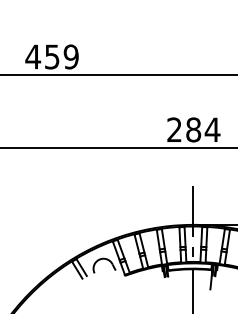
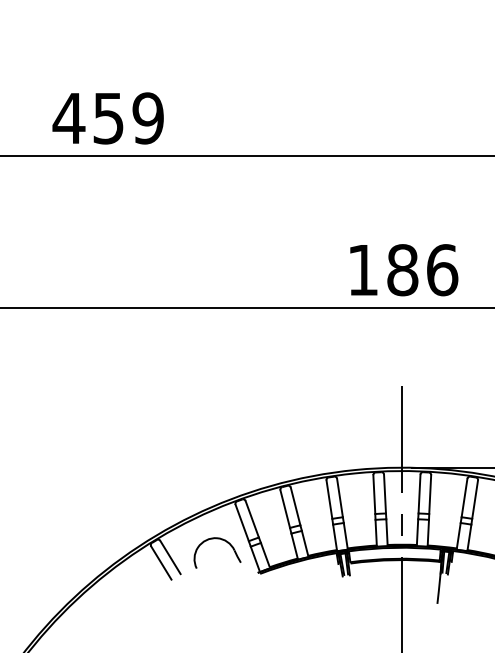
text: (193, 129) -> (402, 269), 284 -> 186

